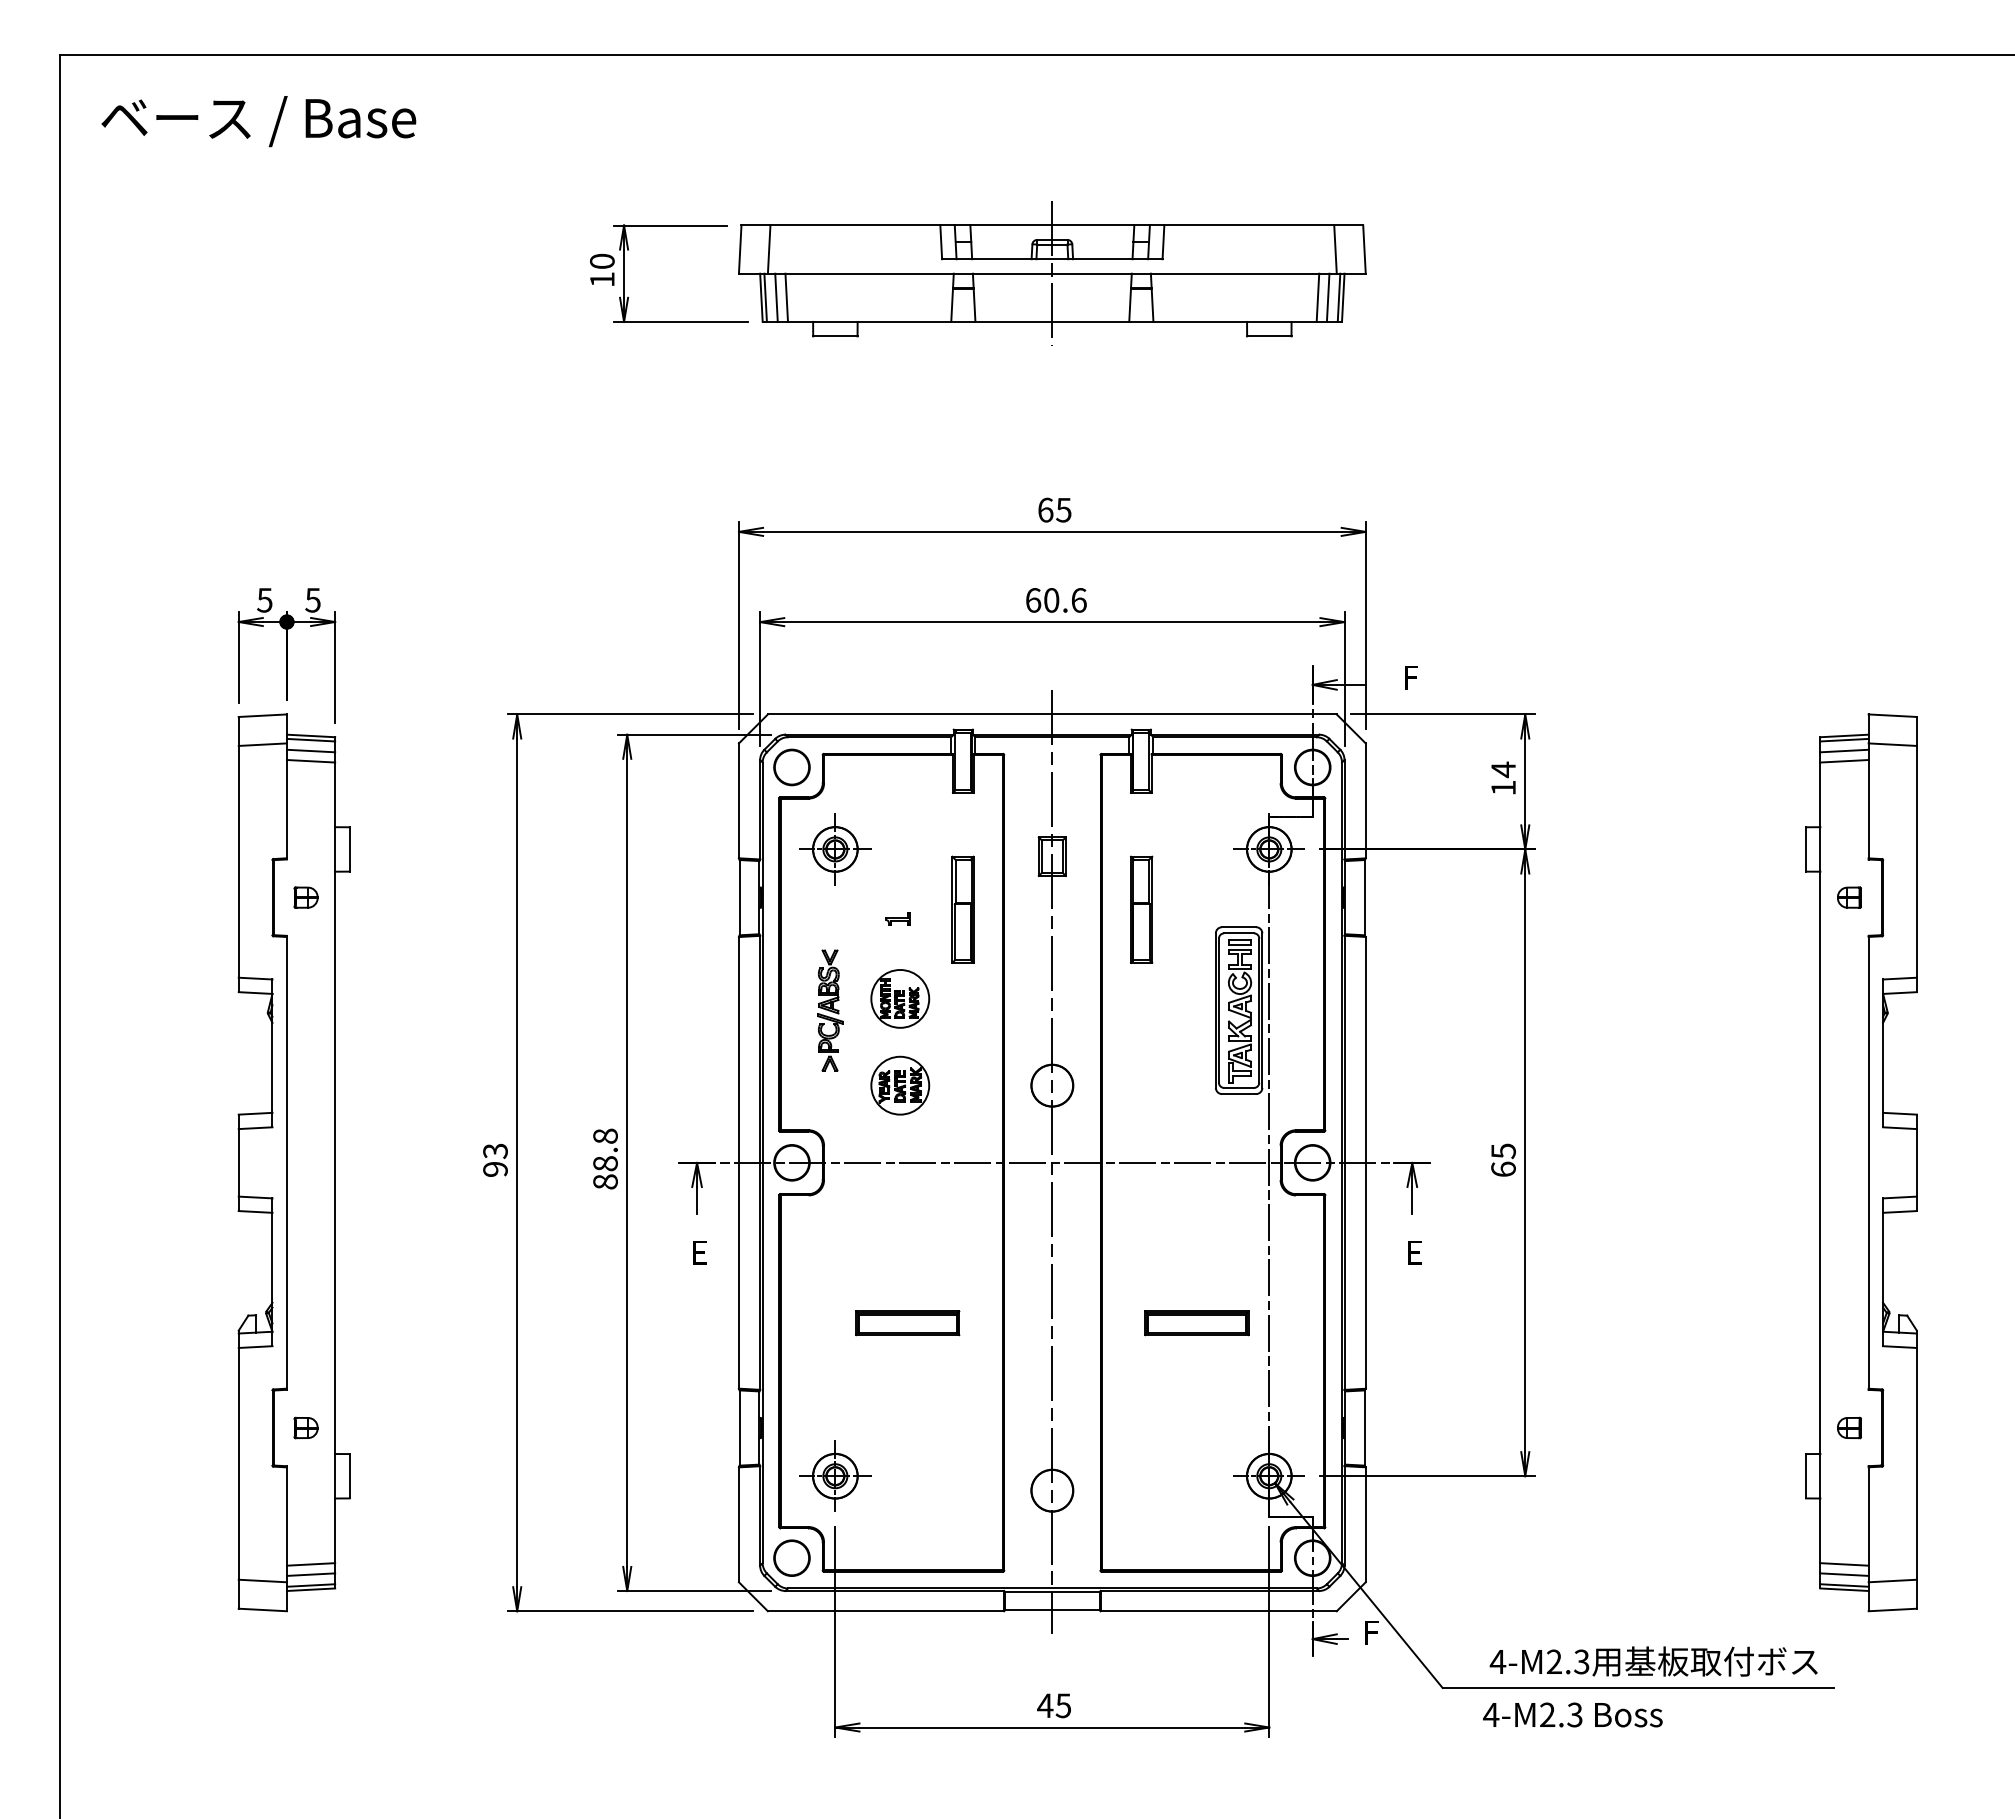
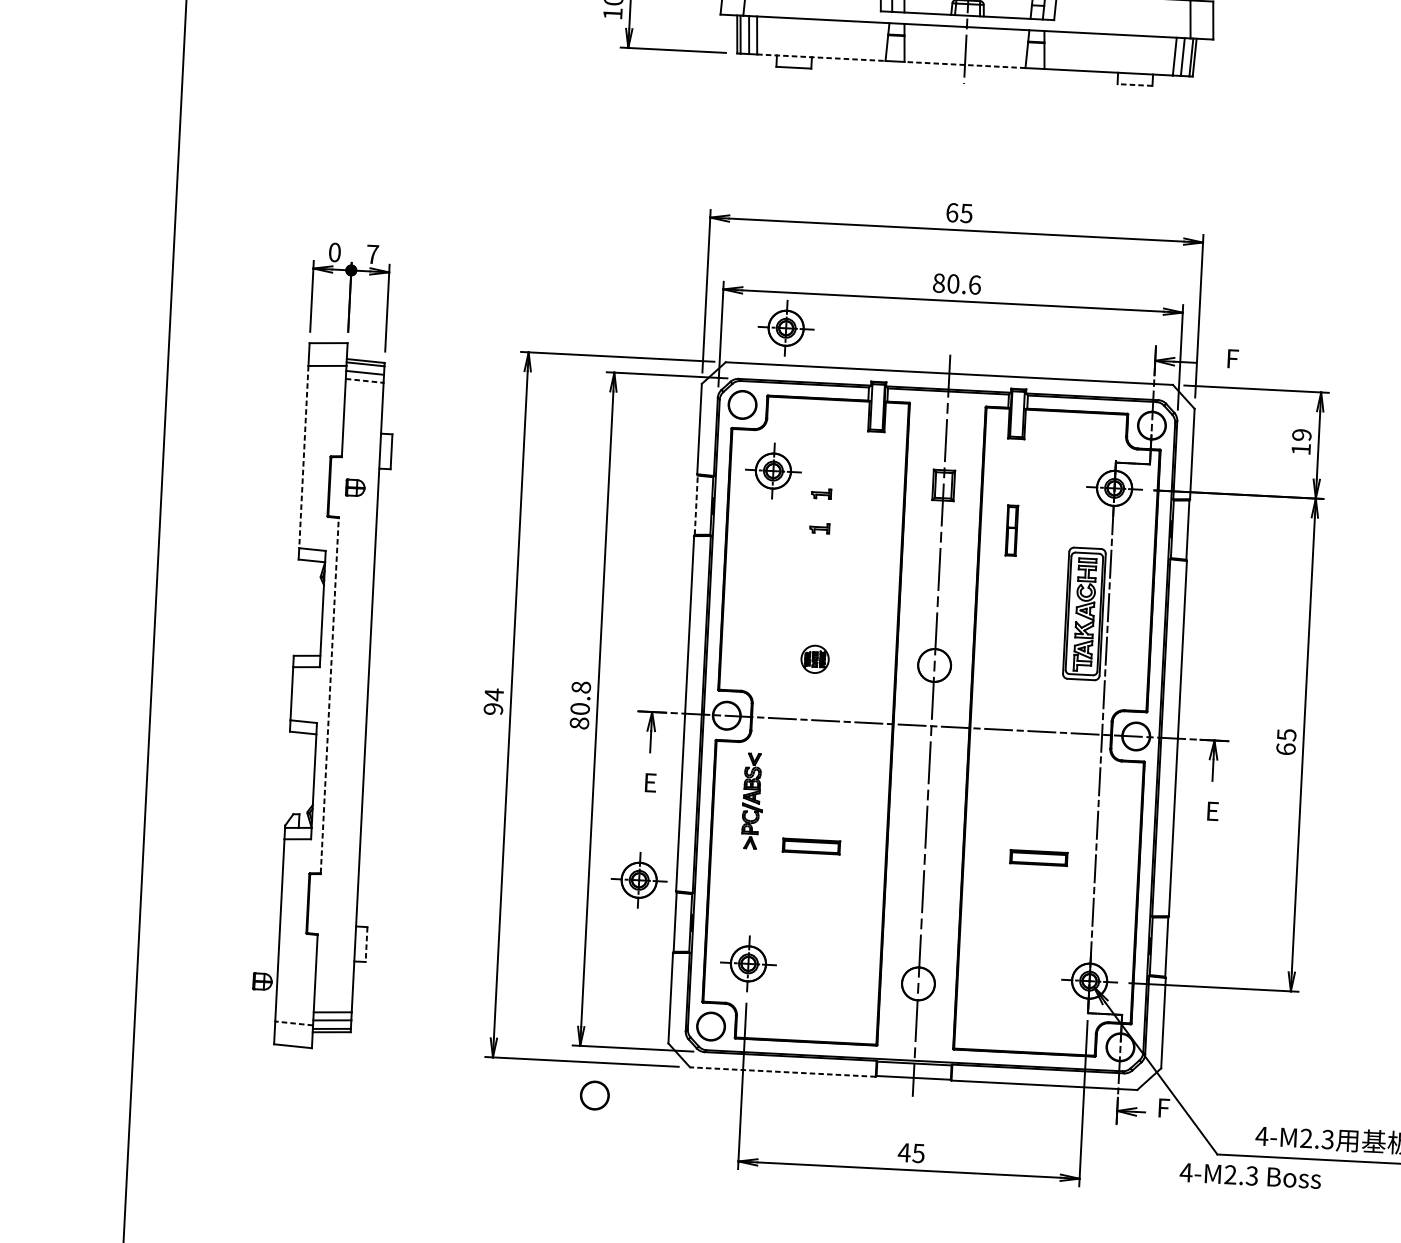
line: (869, 321) -> (821, 57), solid -> dashed
line: (1052, 321) -> (965, 64), solid -> dashed
line: (1268, 336) -> (1134, 85), solid -> dashed
text: (264, 599) -> (334, 251), 5 -> 0
text: (312, 600) -> (372, 254), 5 -> 7
text: (1033, 600) -> (939, 283), 60.6 -> 80.6
part: (842, 667) -> (786, 328), added
line: (311, 761) -> (365, 381), solid -> dashed
text: (1503, 769) -> (1301, 434), 14 -> 19
line: (238, 861) -> (303, 456), solid -> dashed
part: (897, 874) -> (821, 493), added
line: (739, 897) -> (696, 505), solid -> dashed
part: (962, 909) -> (870, 523), removed
part: (1141, 909) -> (1011, 530), size x0.6
part: (900, 998) -> (818, 590), removed
part: (830, 1010) -> (752, 801), moved
part: (900, 1085) -> (815, 659), size x0.6
text: (495, 1151) -> (494, 695), 93 -> 94
line: (286, 1162) -> (329, 695), solid -> dashed
text: (605, 1163) -> (580, 708), 88.8 -> 80.8
part: (907, 1323) -> (811, 846), size x0.7
part: (1196, 1323) -> (1038, 858), size x0.7
part: (691, 1376) -> (639, 879), added
part: (305, 1427) -> (262, 981), moved
line: (349, 1476) -> (366, 944), solid -> dashed
line: (262, 1580) -> (293, 1023), solid -> dashed
line: (885, 1611) -> (782, 1072), solid -> dashed
circle: (648, 1652) -> (594, 1095), added
text: (1572, 1714) -> (1250, 1175), moved

